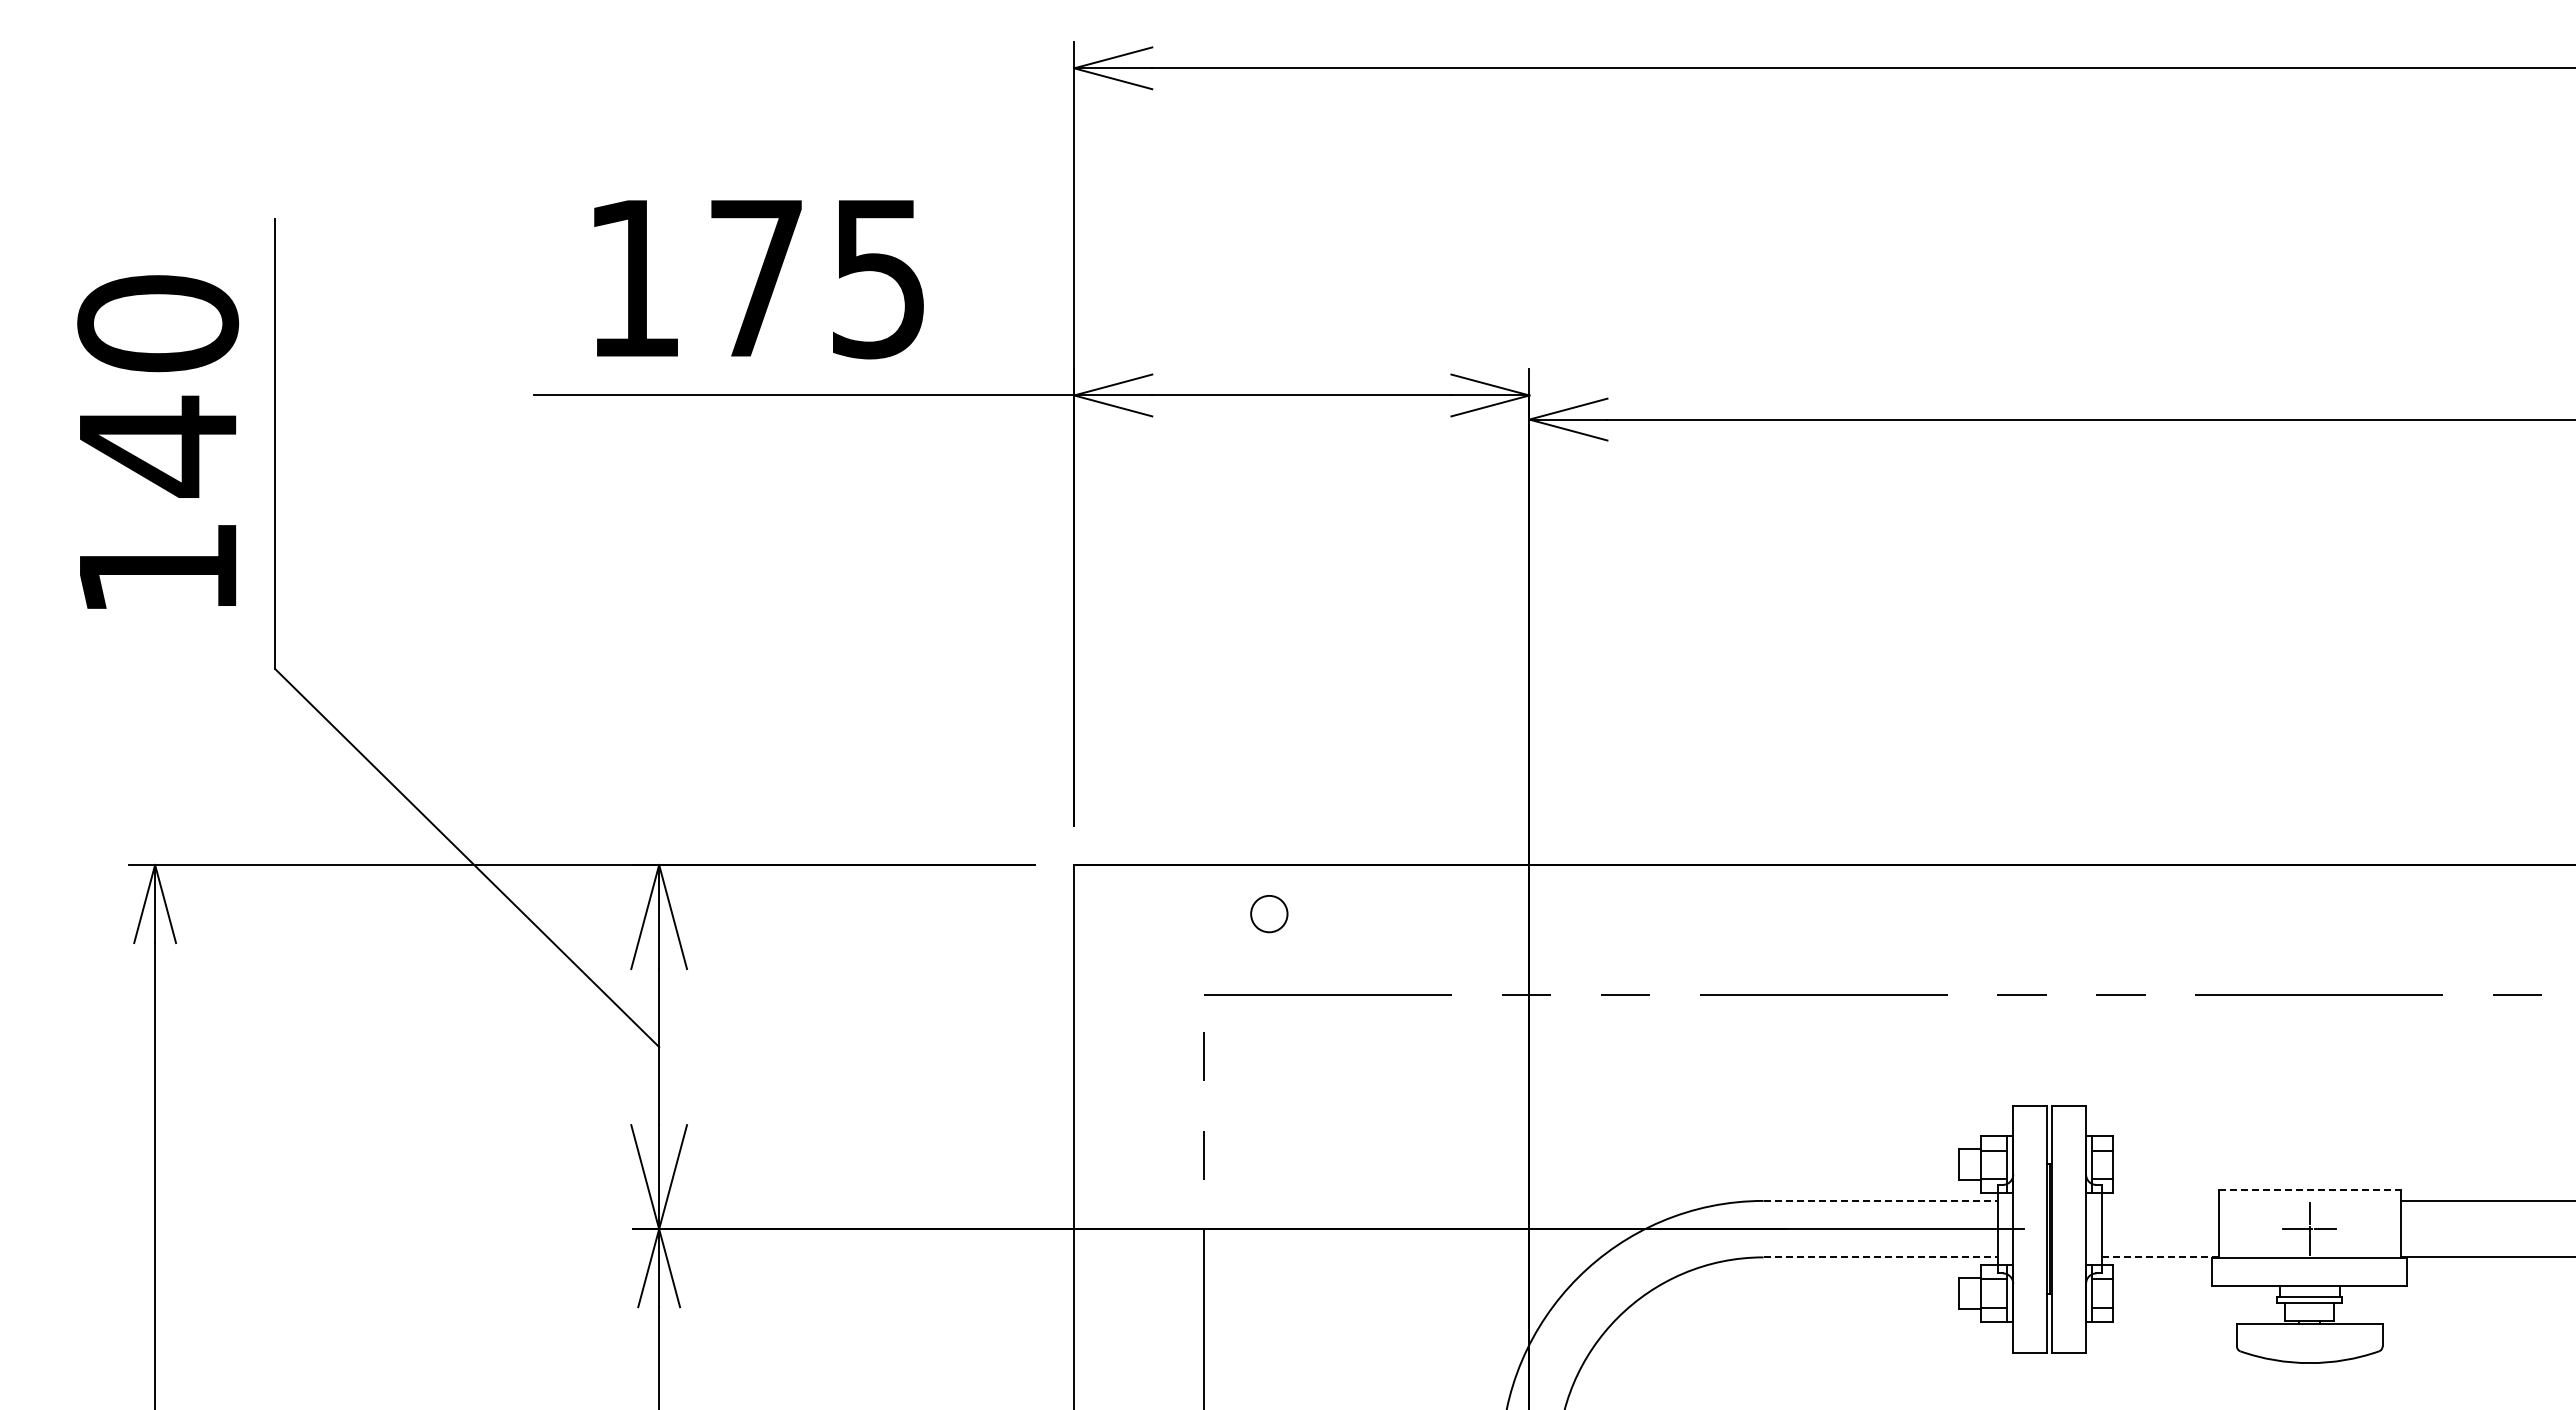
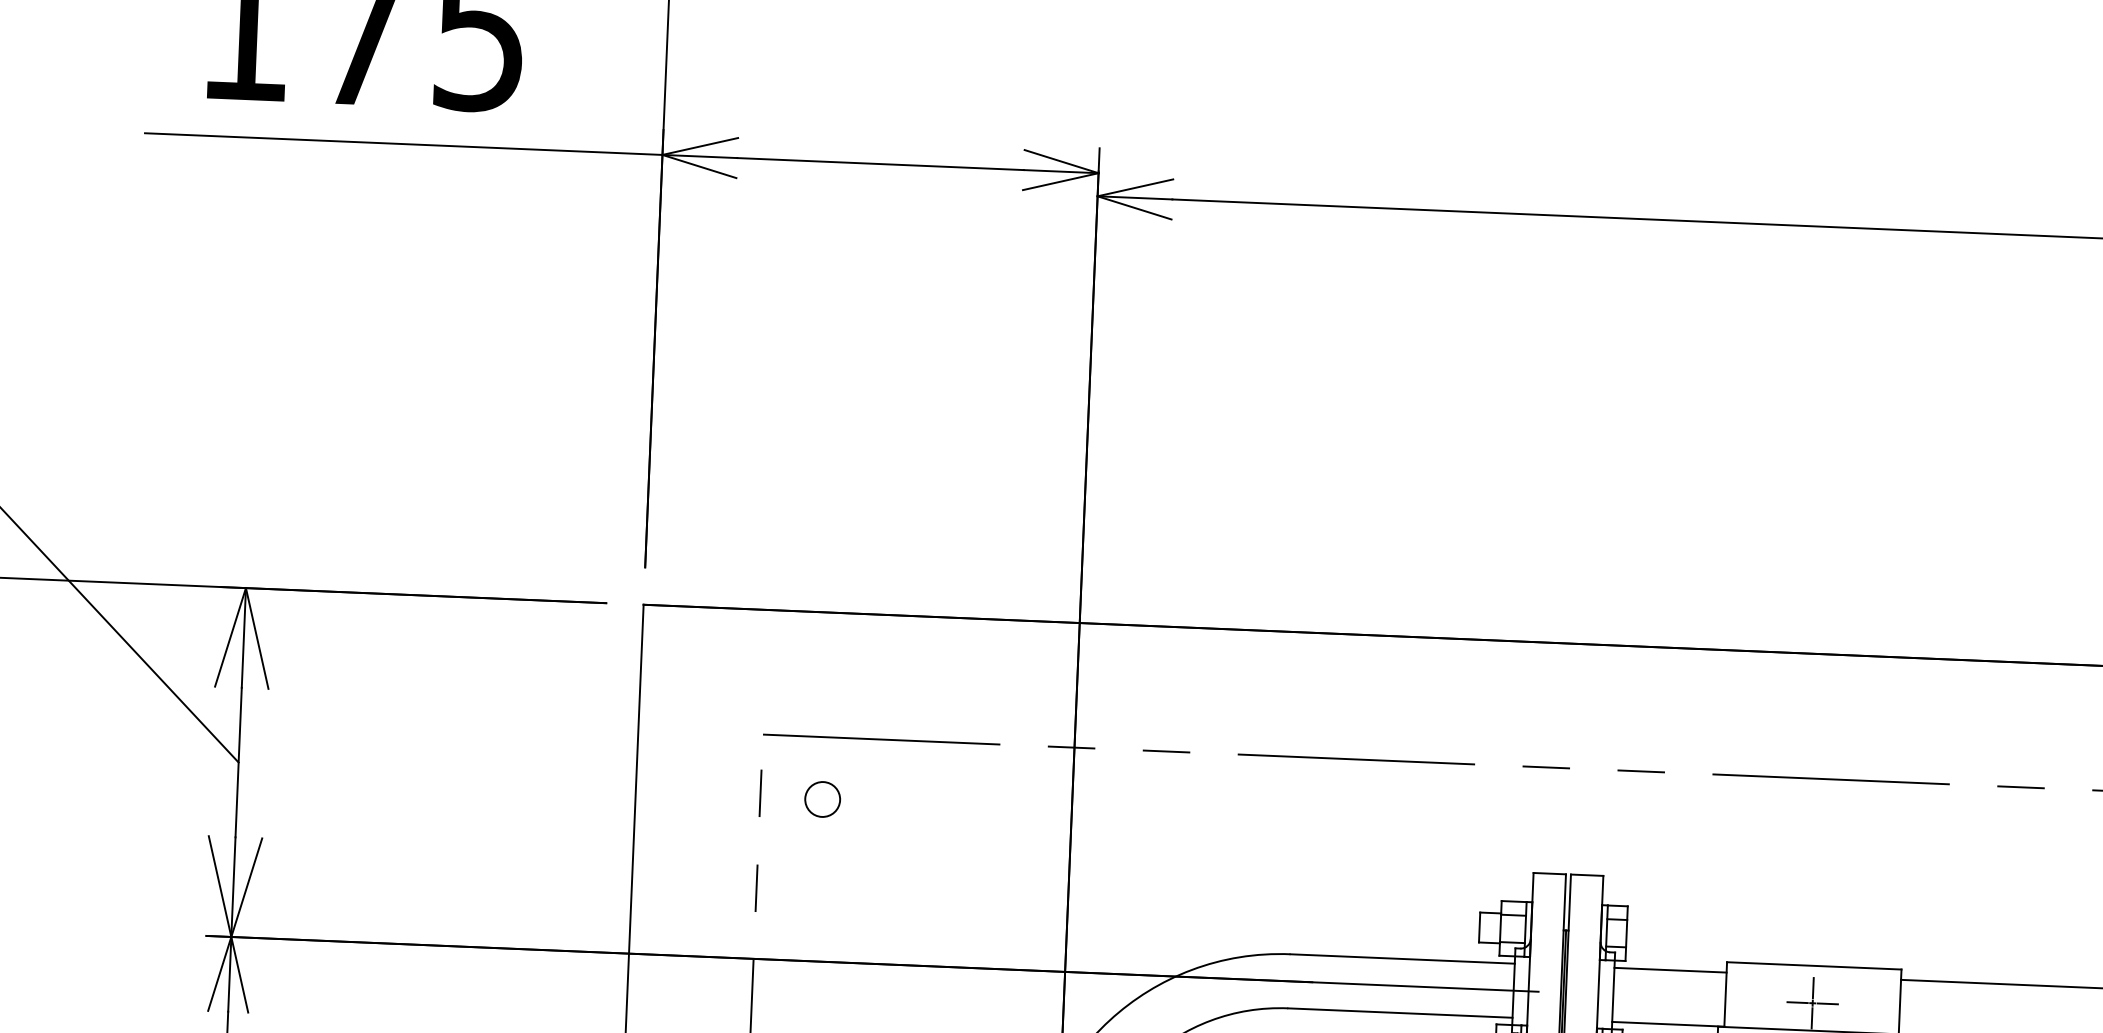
circle: (1269, 914) -> (822, 799), moved
line: (2310, 1190) -> (1814, 966), dashed -> solid
line: (1881, 1200) -> (1403, 958), dashed -> solid
line: (2159, 1200) -> (1669, 969), added
line: (1881, 1257) -> (1401, 1013), dashed -> solid
line: (2160, 1257) -> (1668, 1024), dashed -> solid

